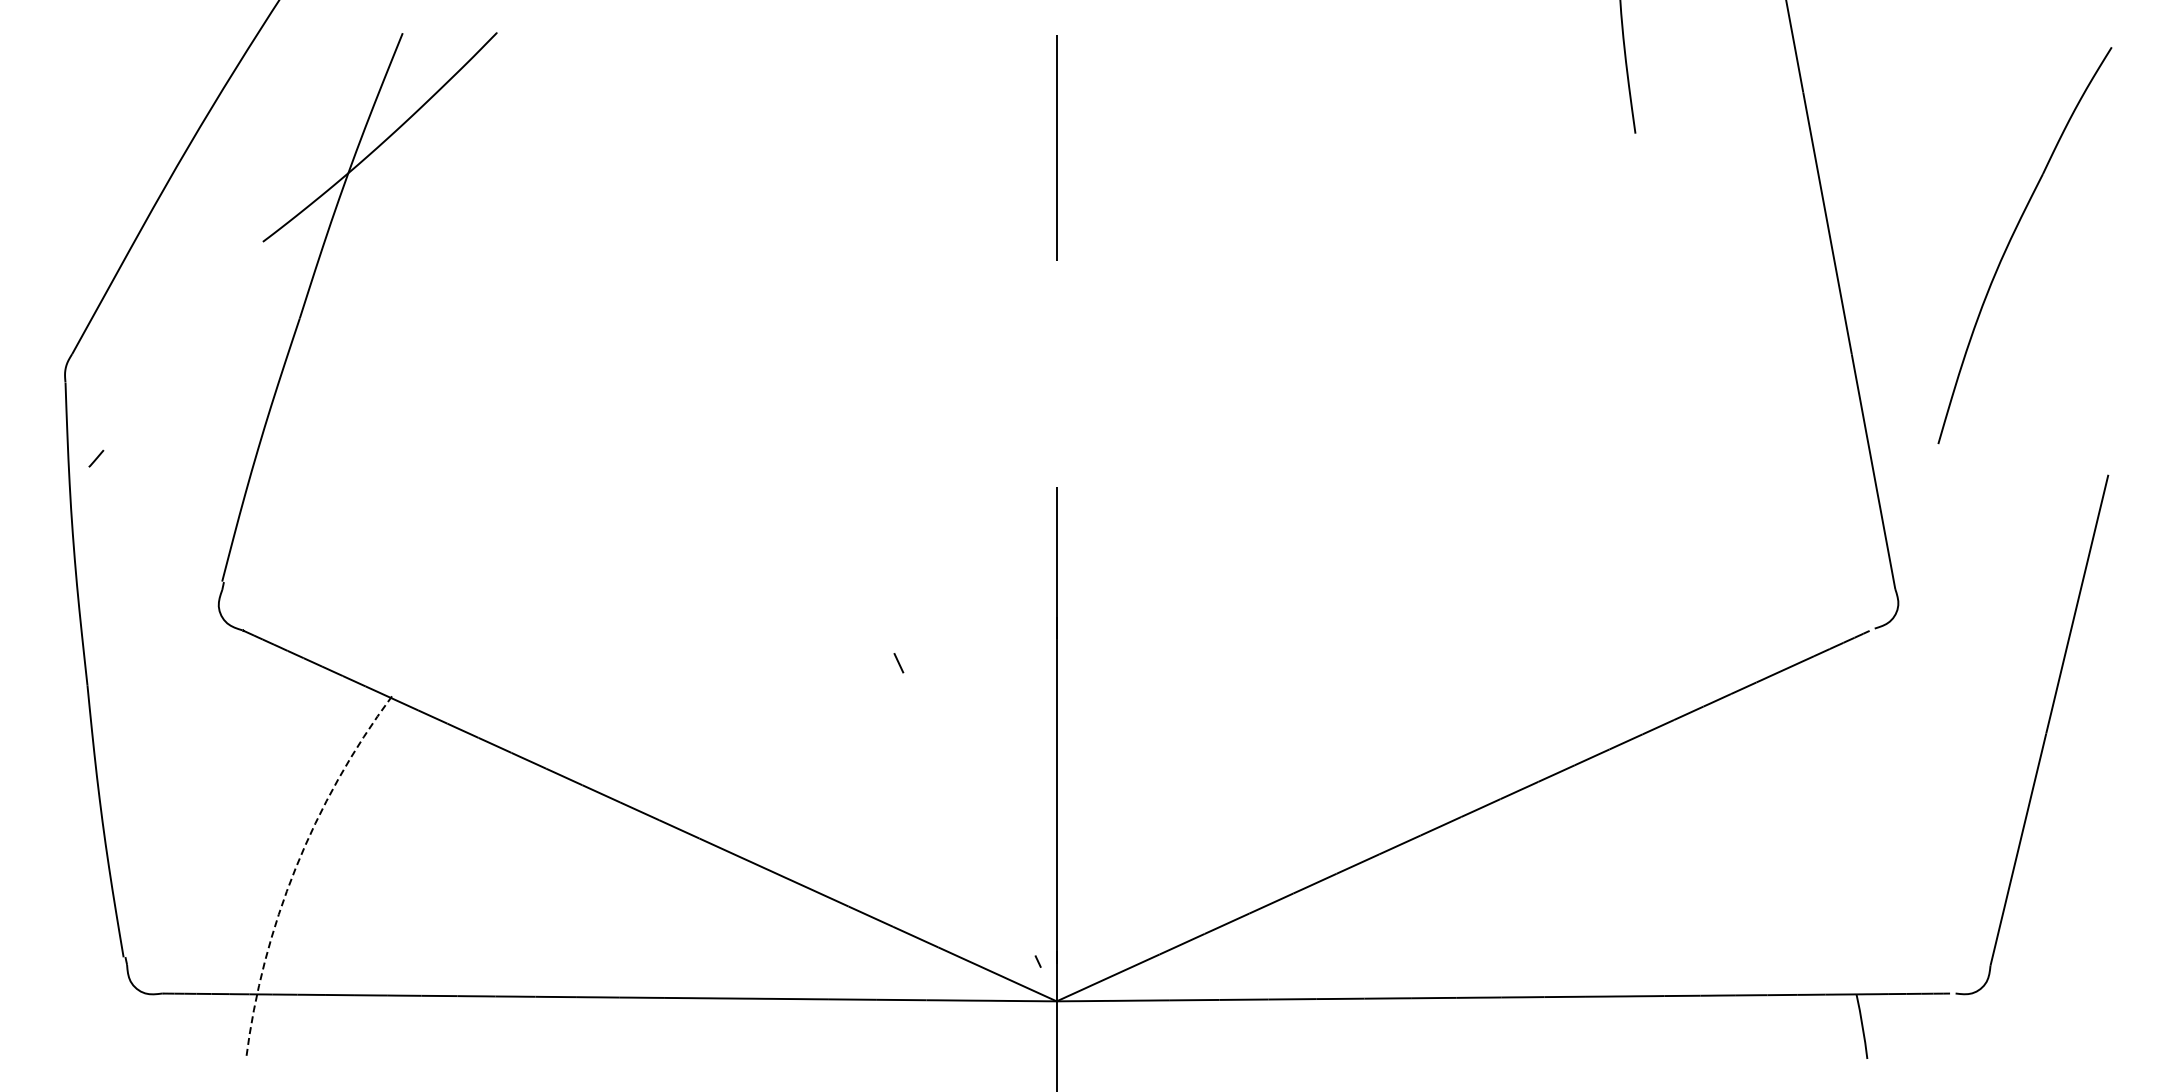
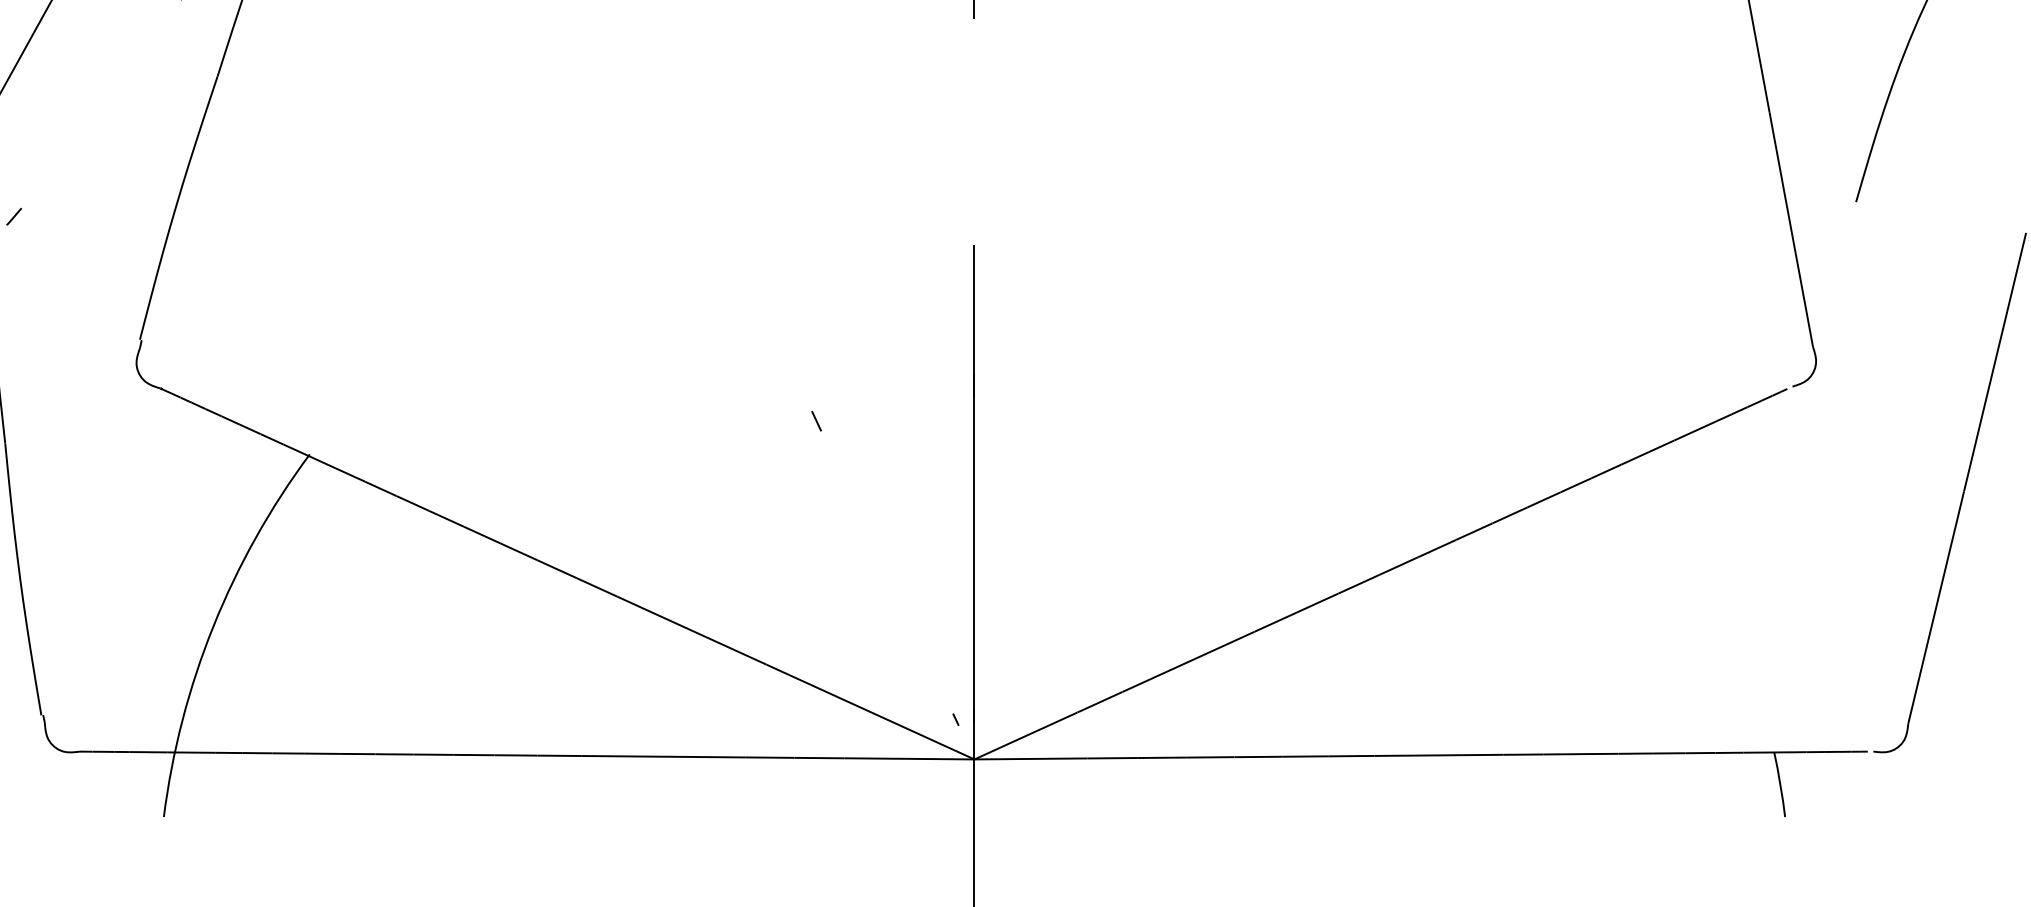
arc: (295, 868) -> (213, 626), dashed -> solid

